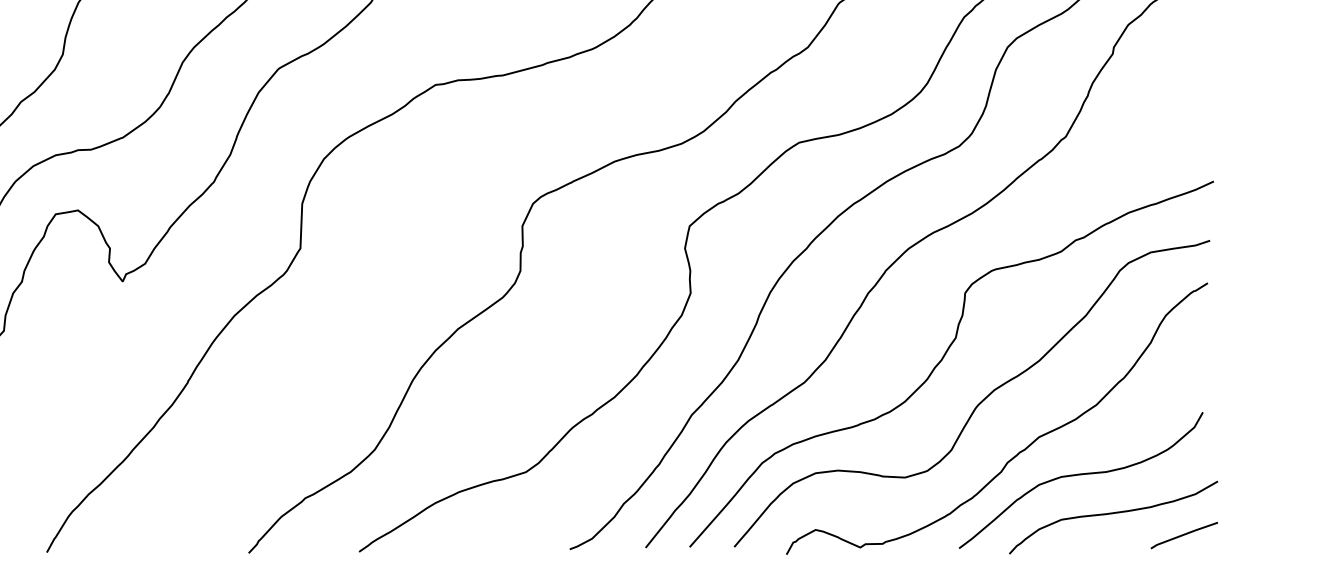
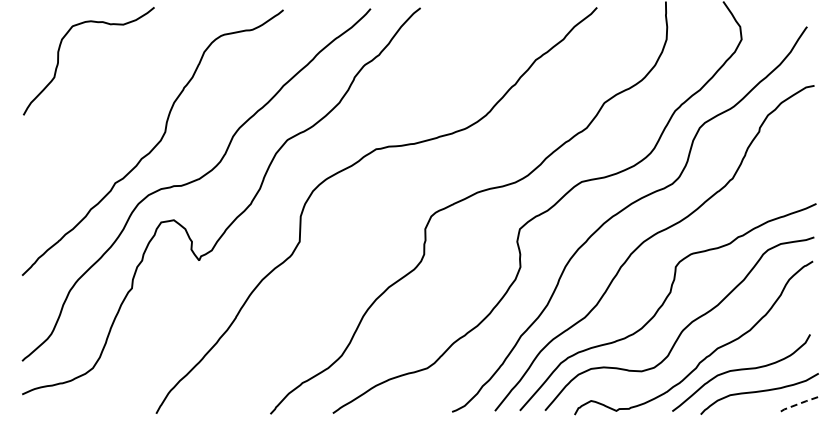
line: (1183, 534) -> (799, 403), solid -> dashed

